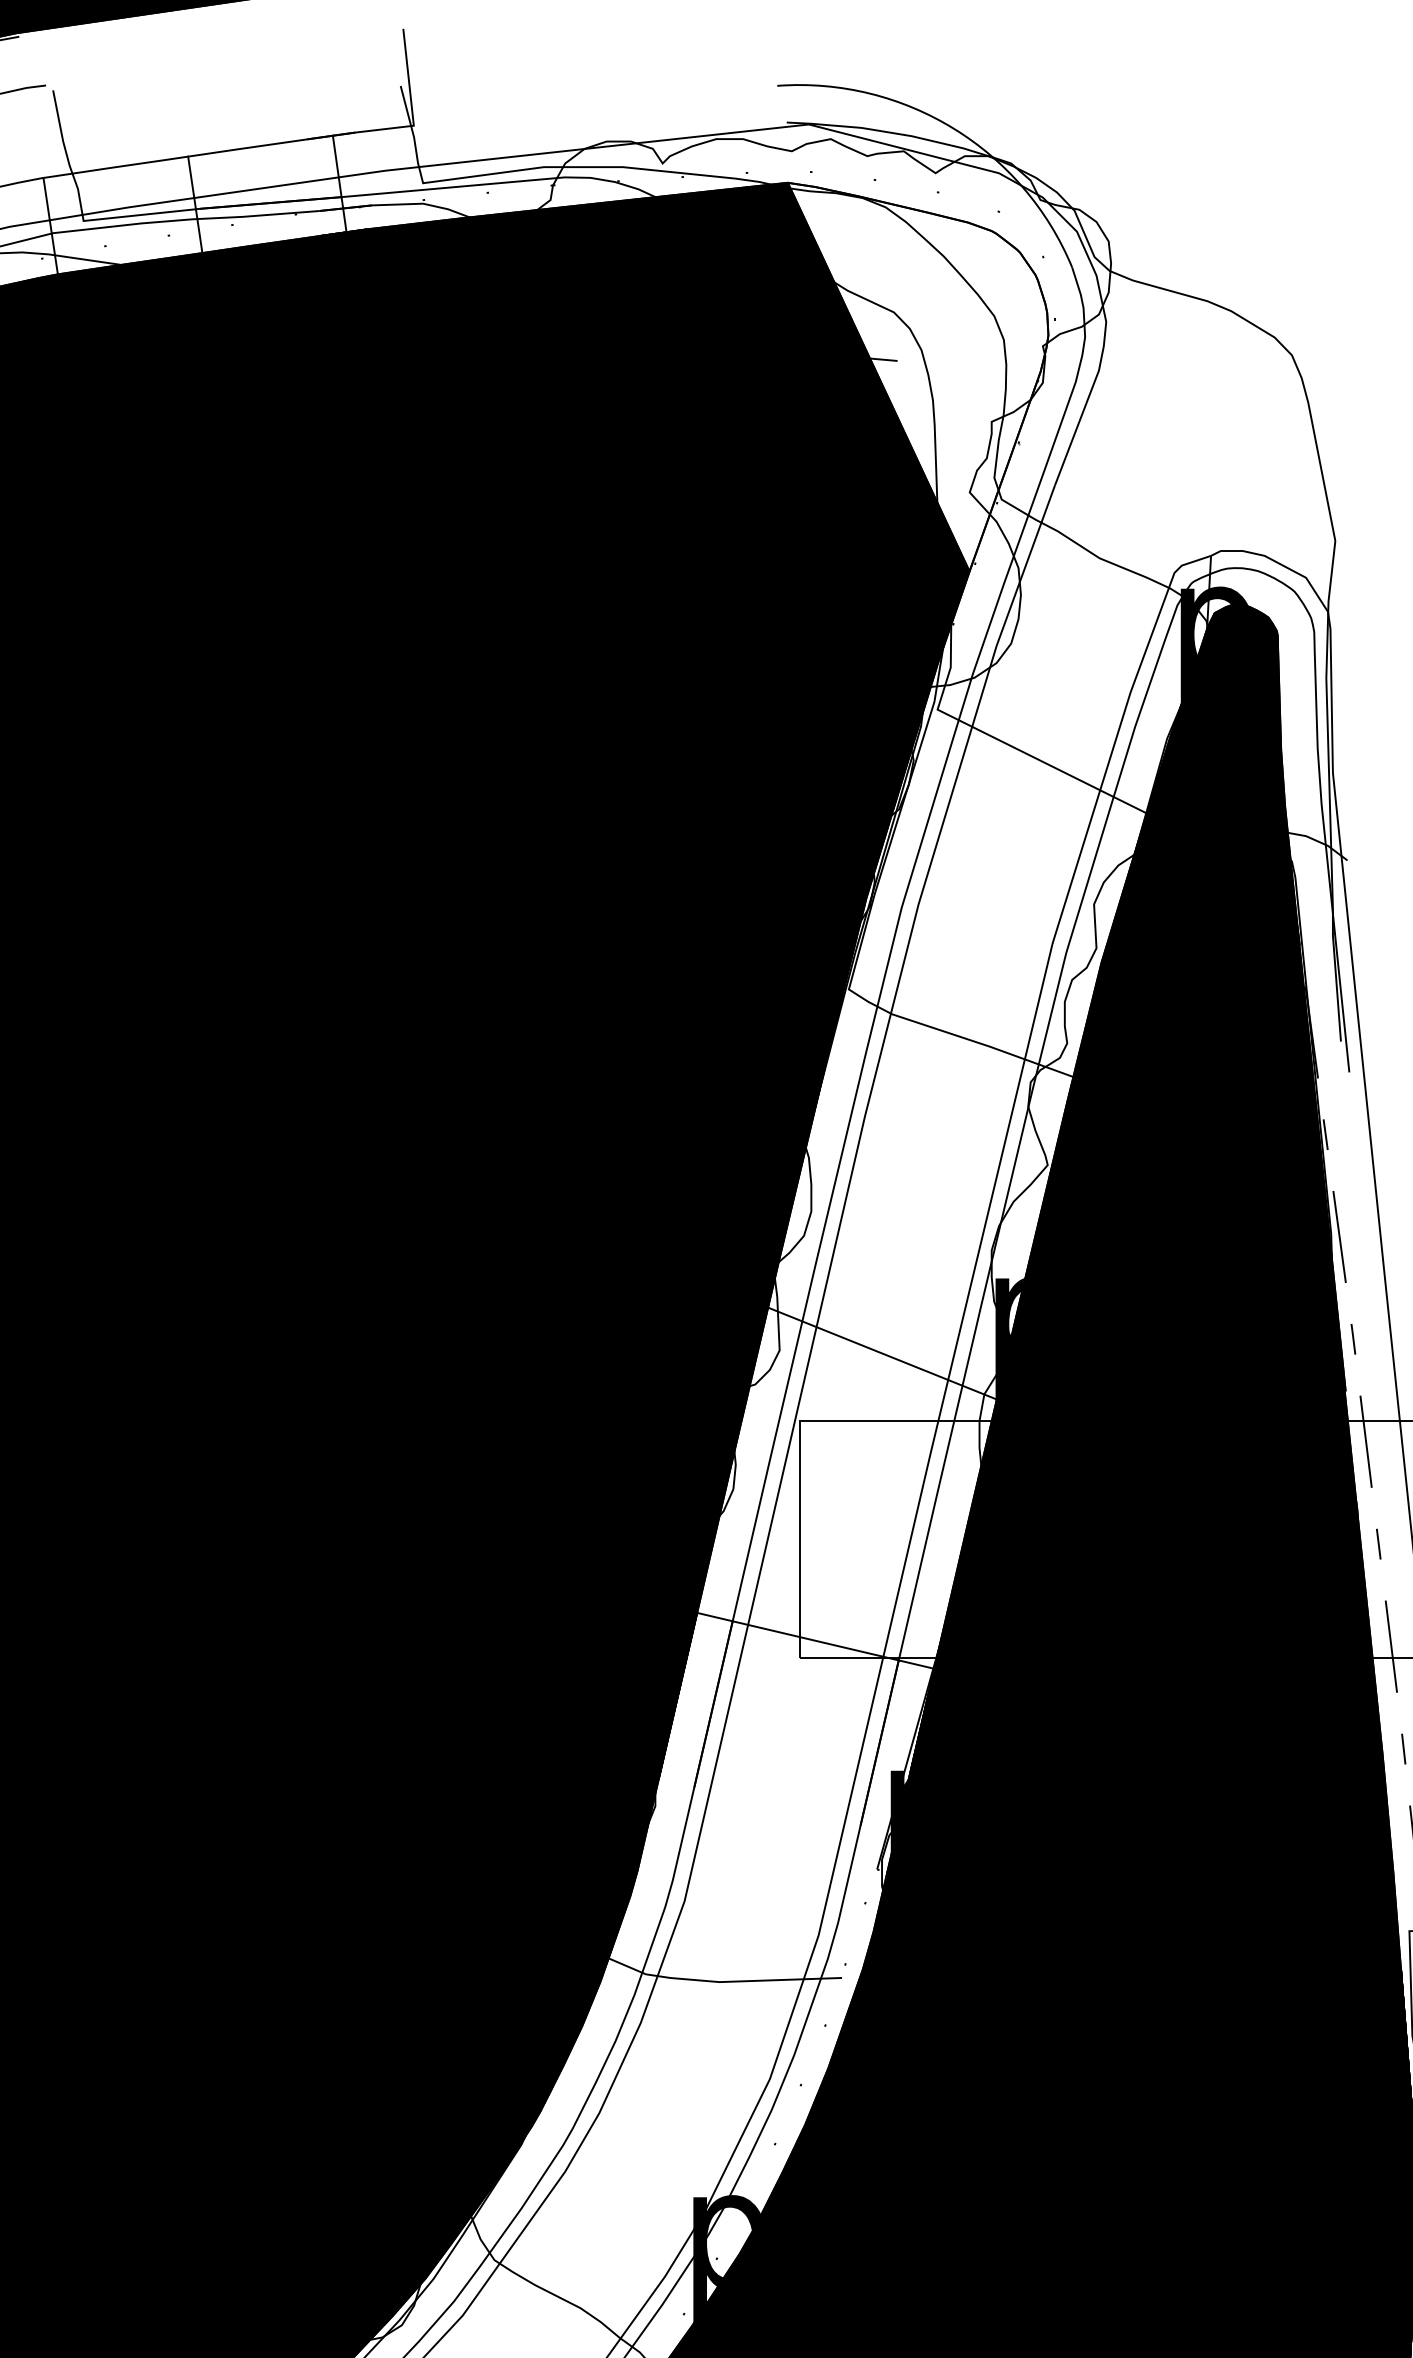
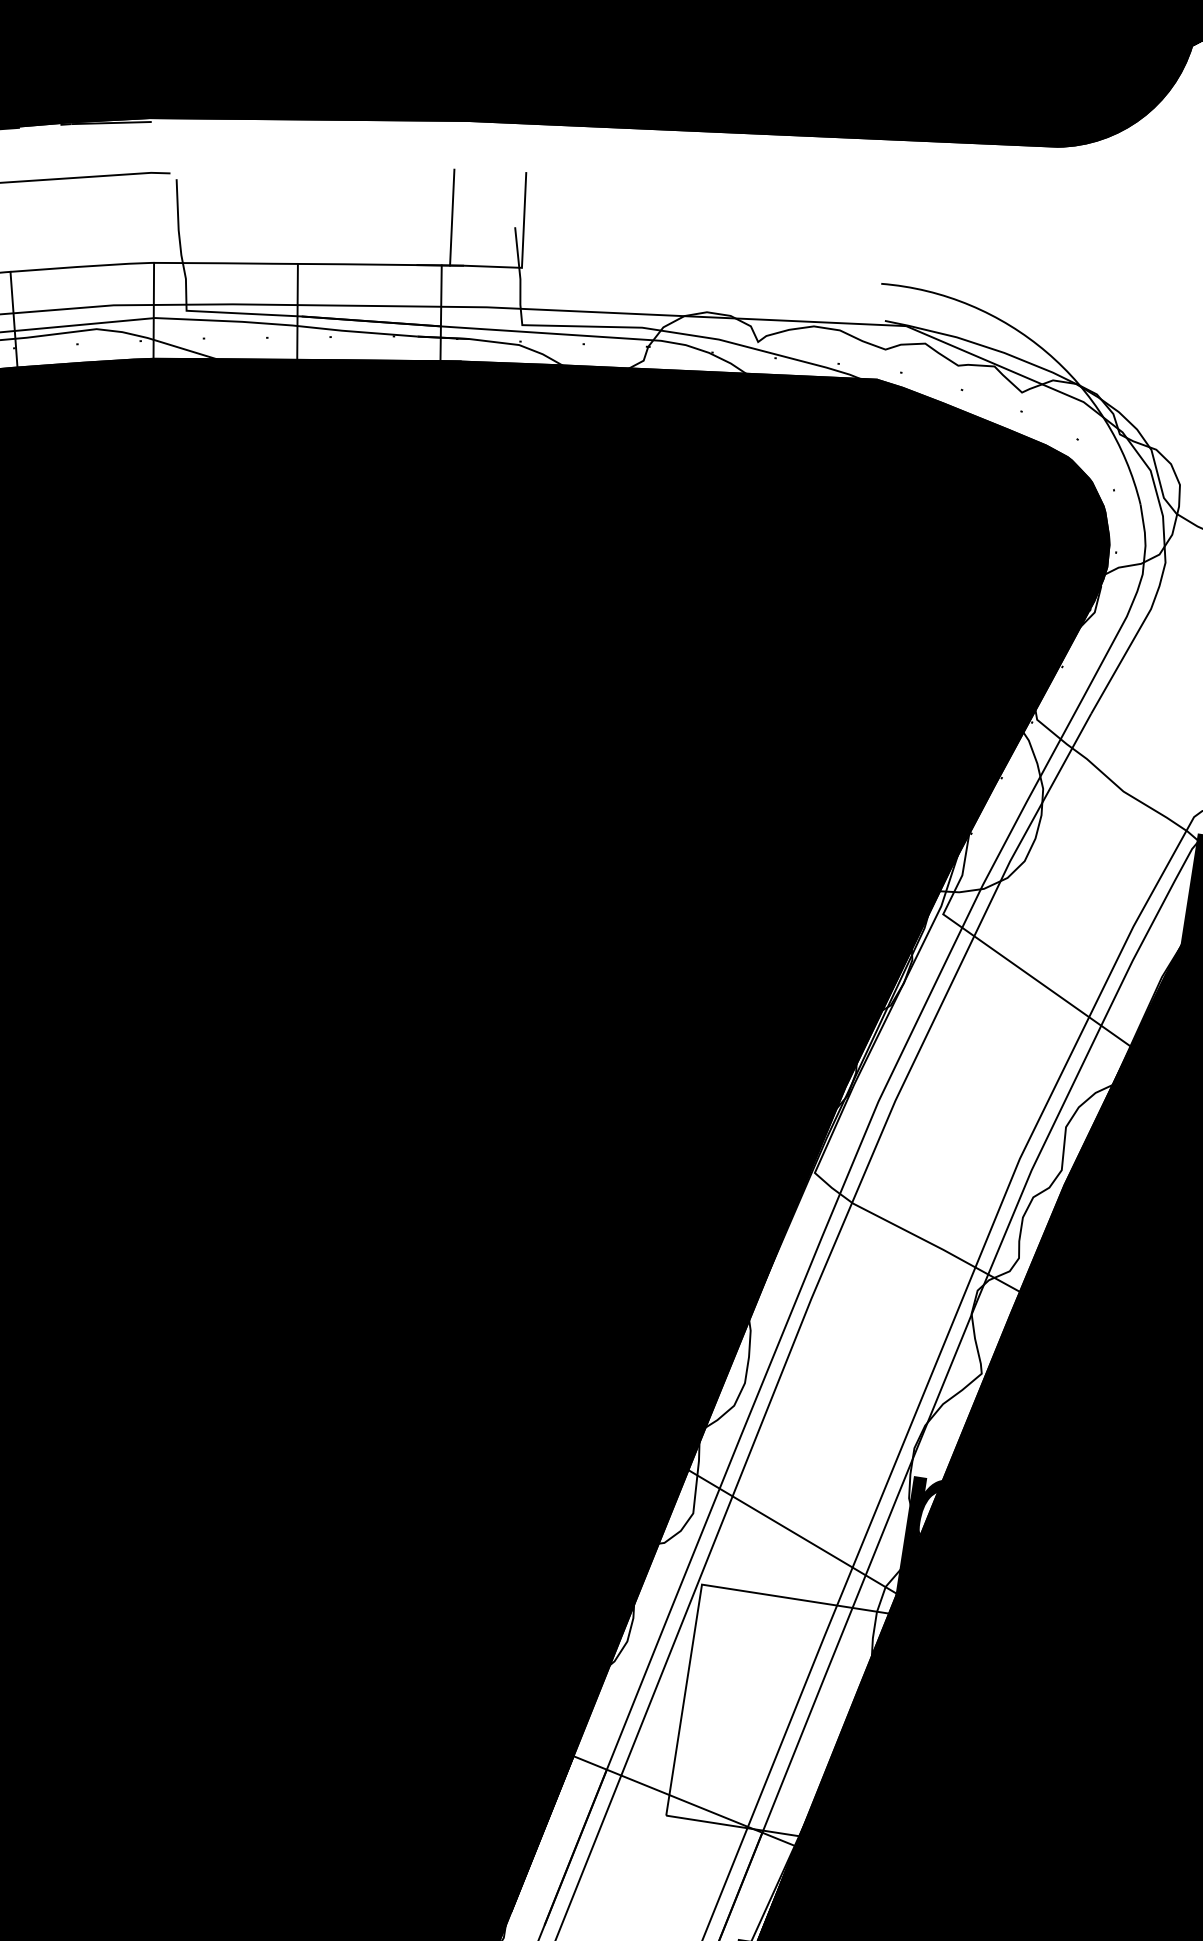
line: (335, 85) -> (451, 216), added
fill: (917, 376) -> (973, 587), added

